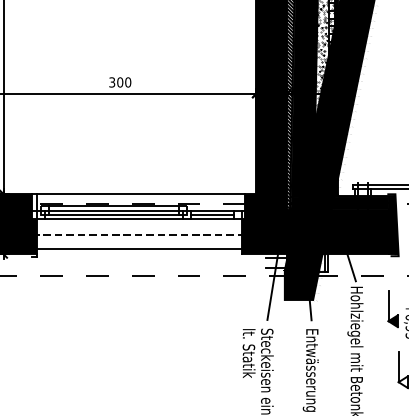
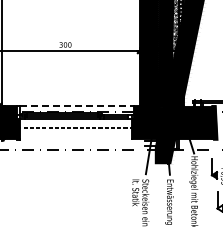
line: (140, 195) -> (76, 106), solid -> dashed
line: (140, 248) -> (76, 135), removed

